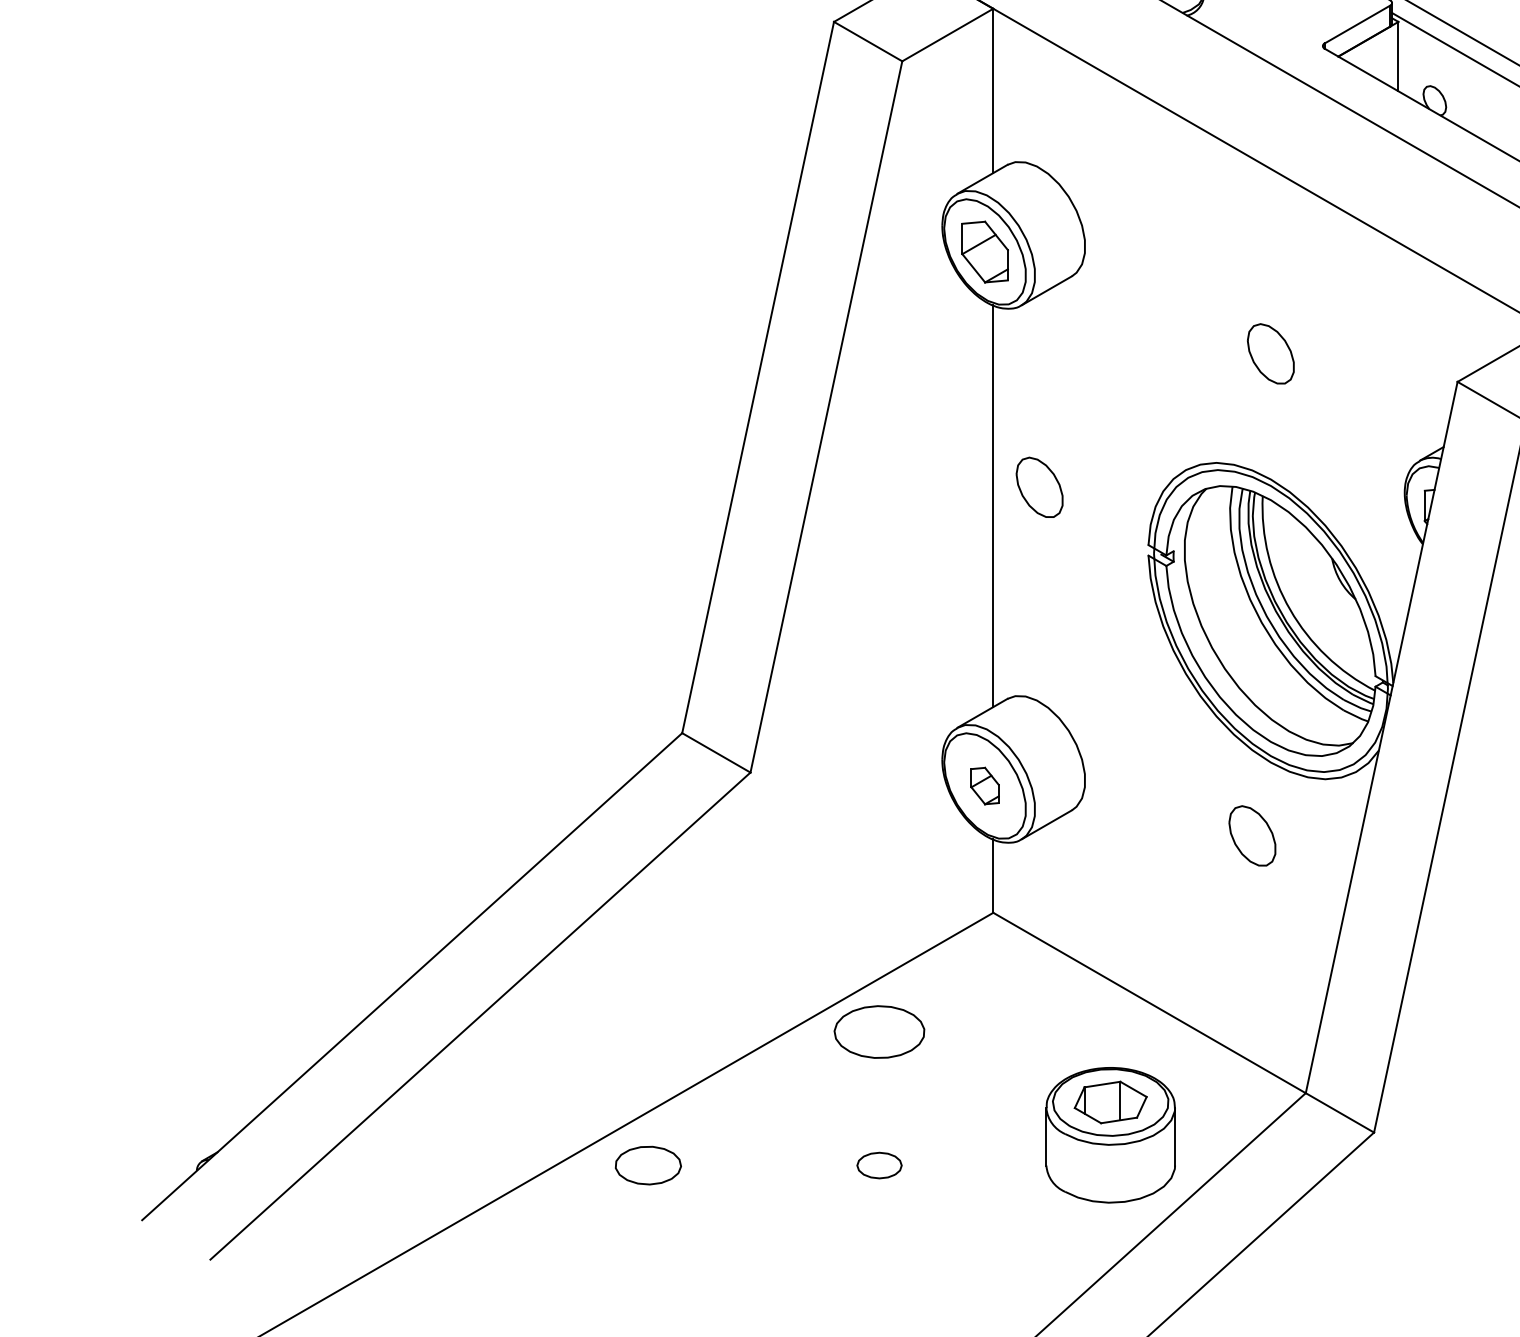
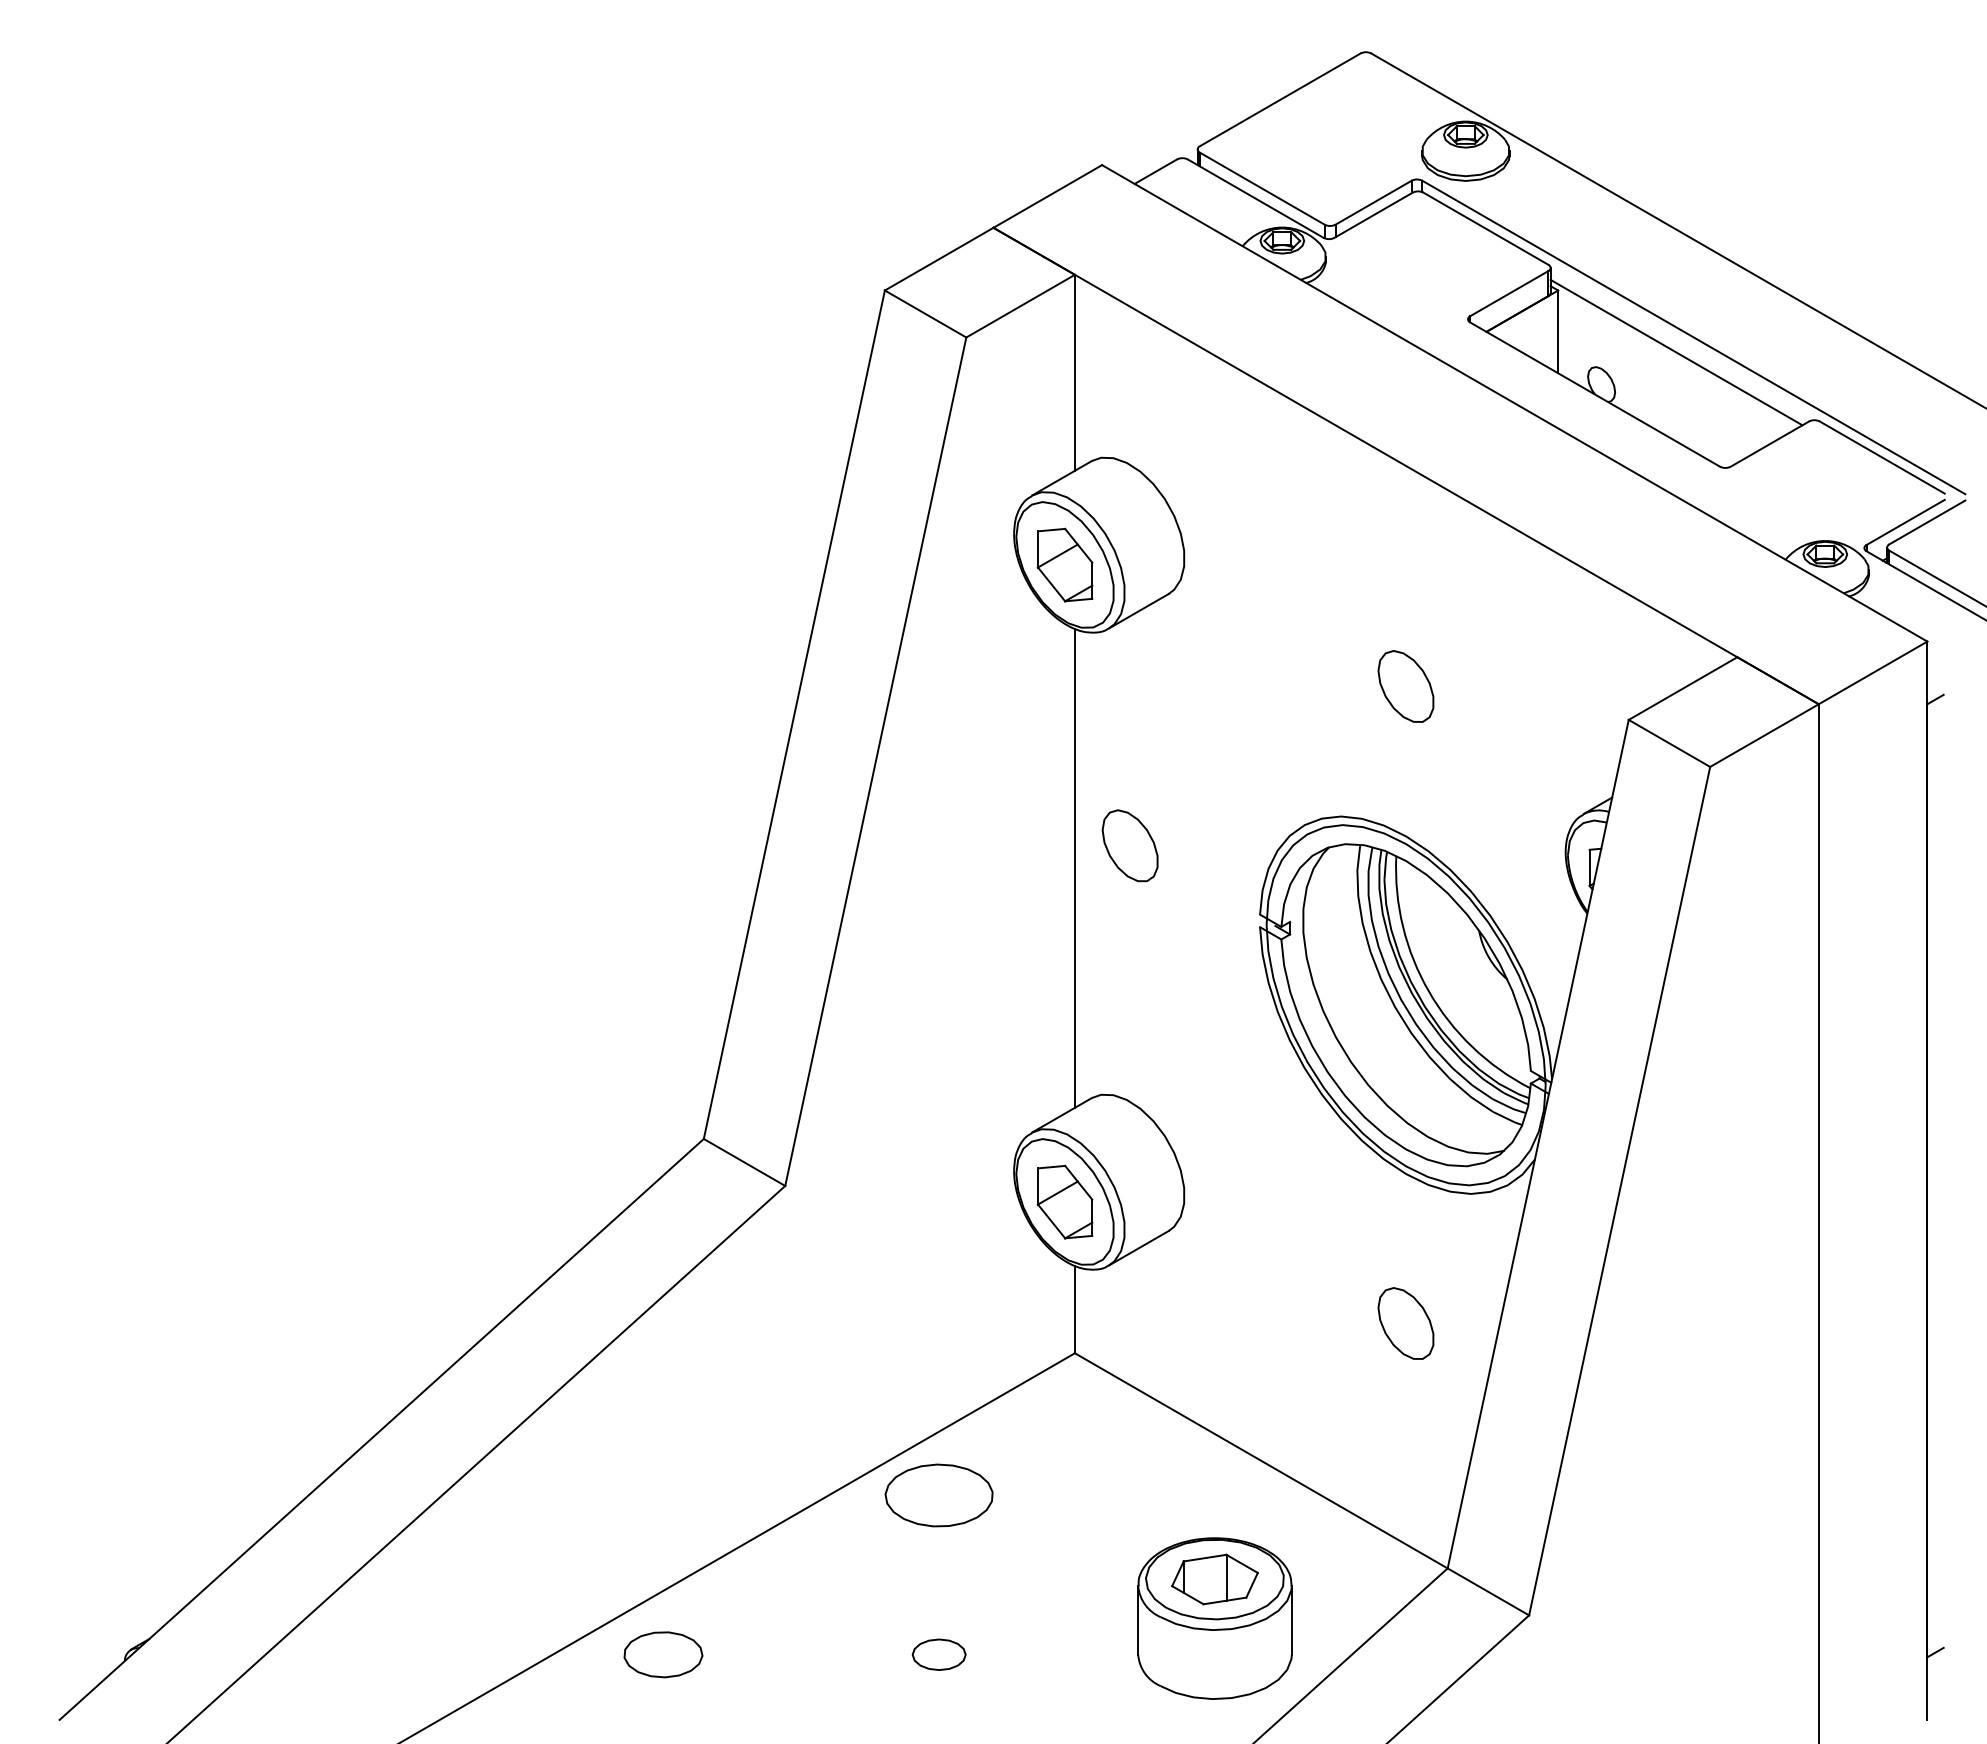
part: (984, 785) -> (1064, 1201), size x1.67
part: (1252, 835) -> (1405, 1323), moved

